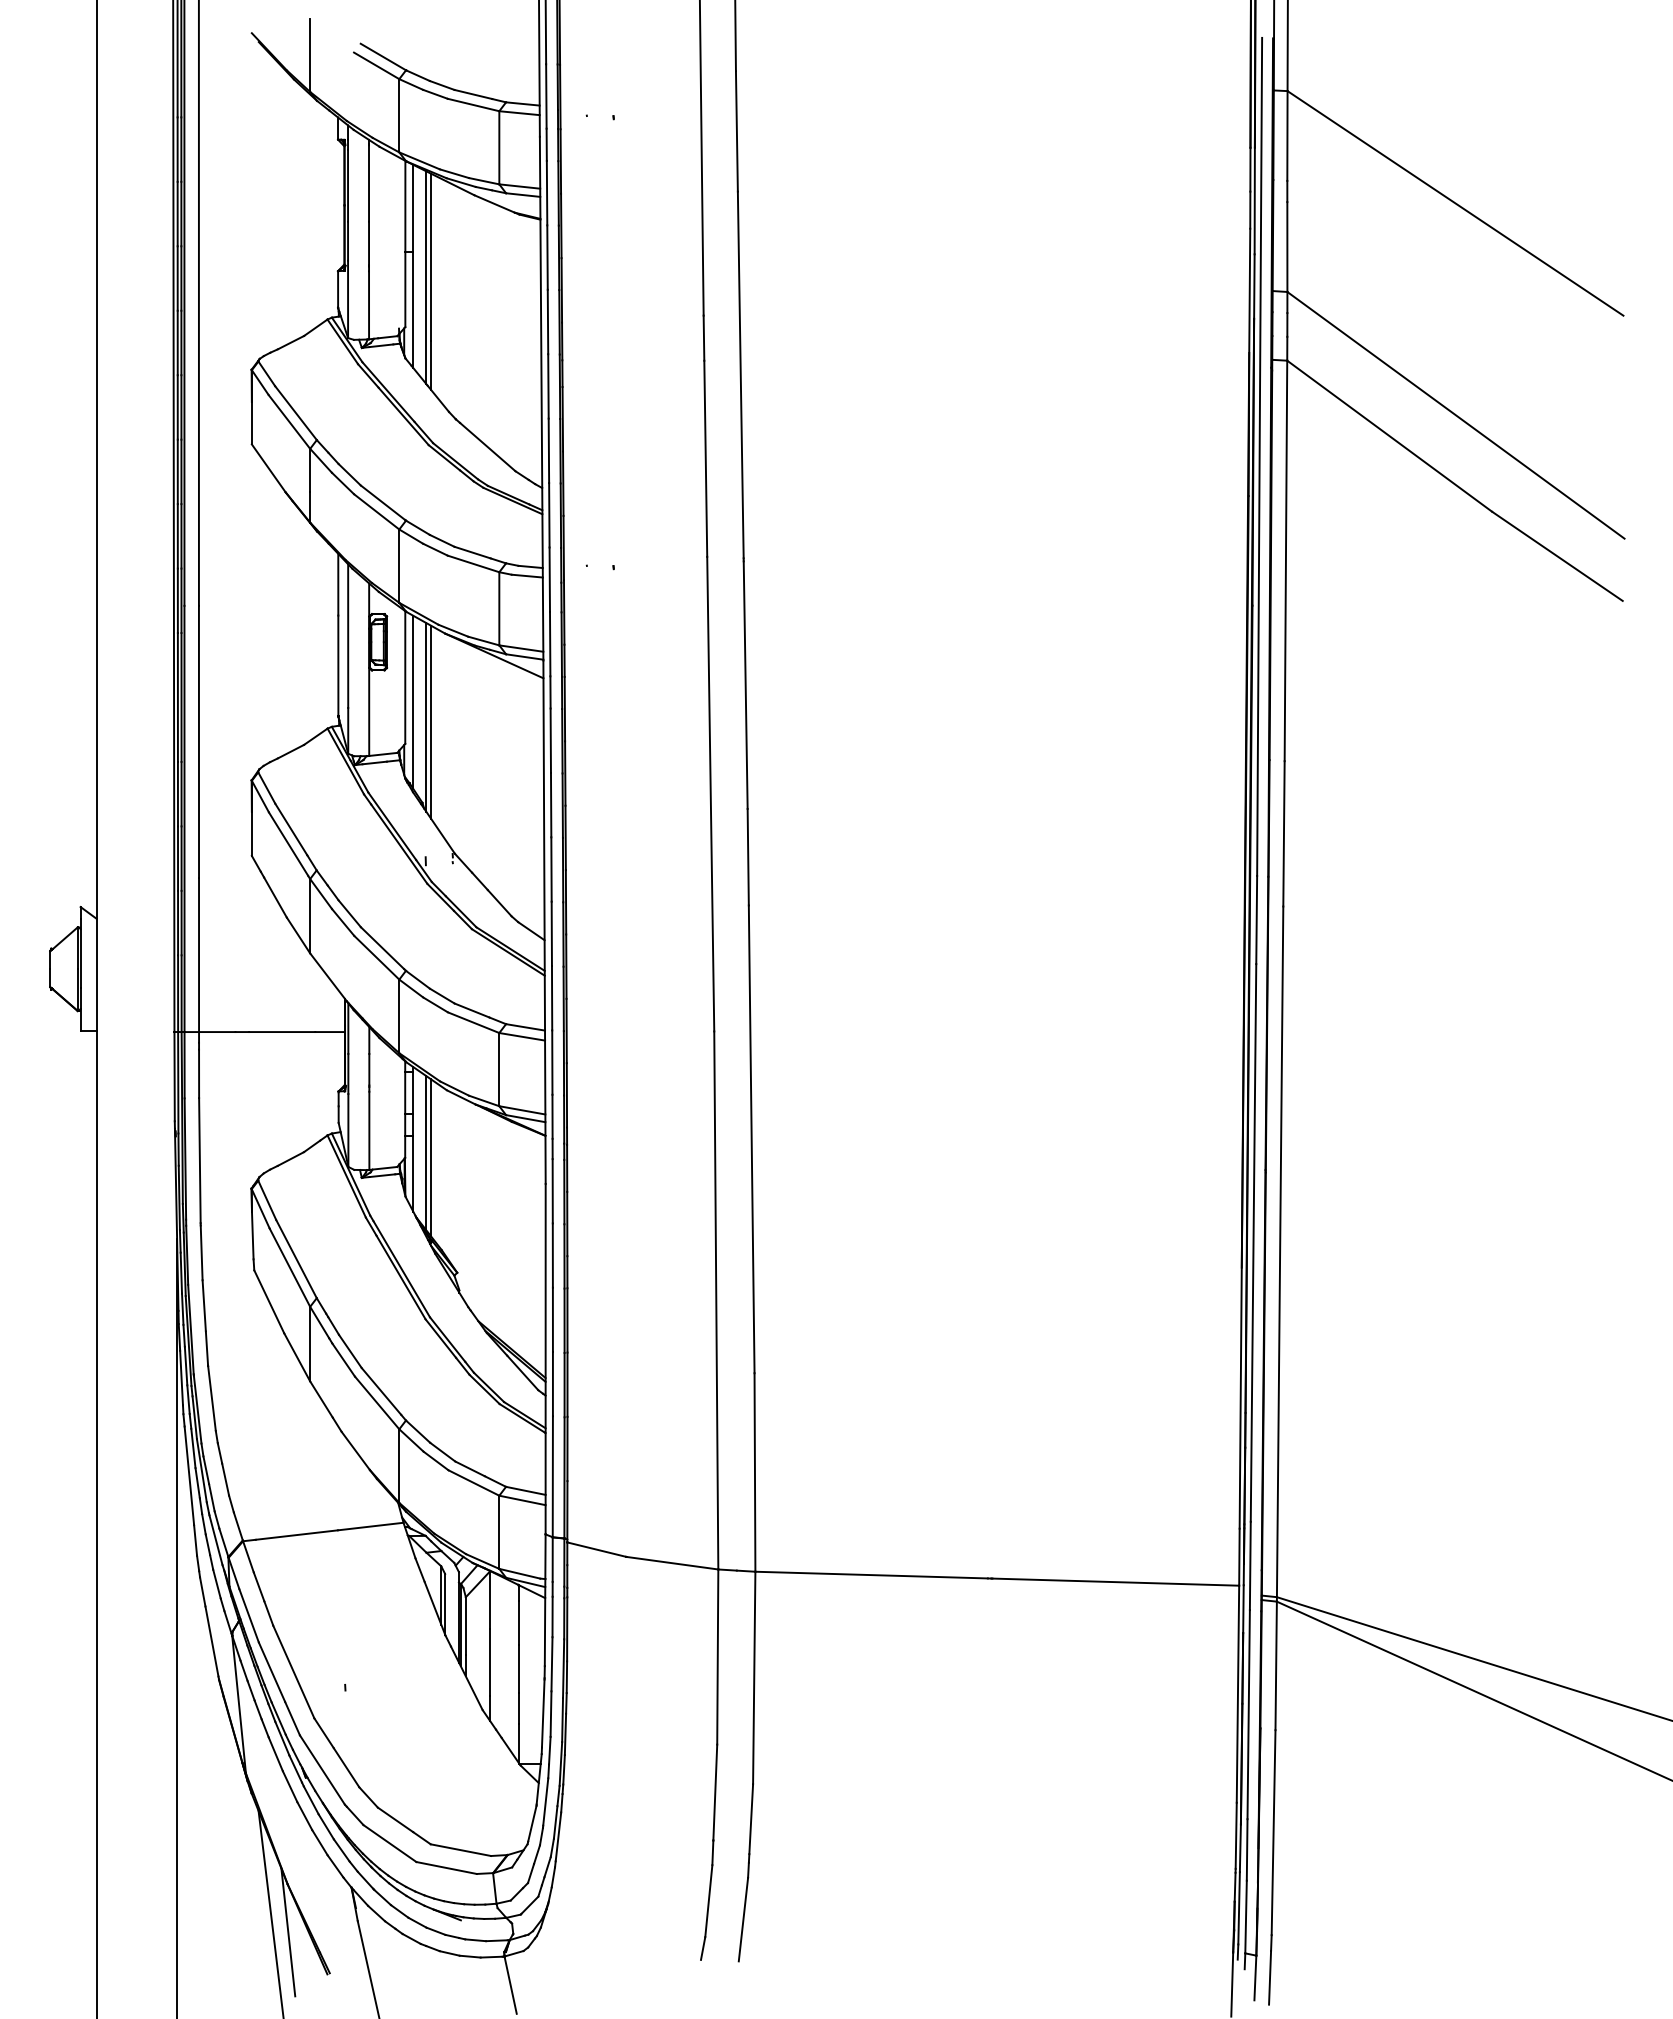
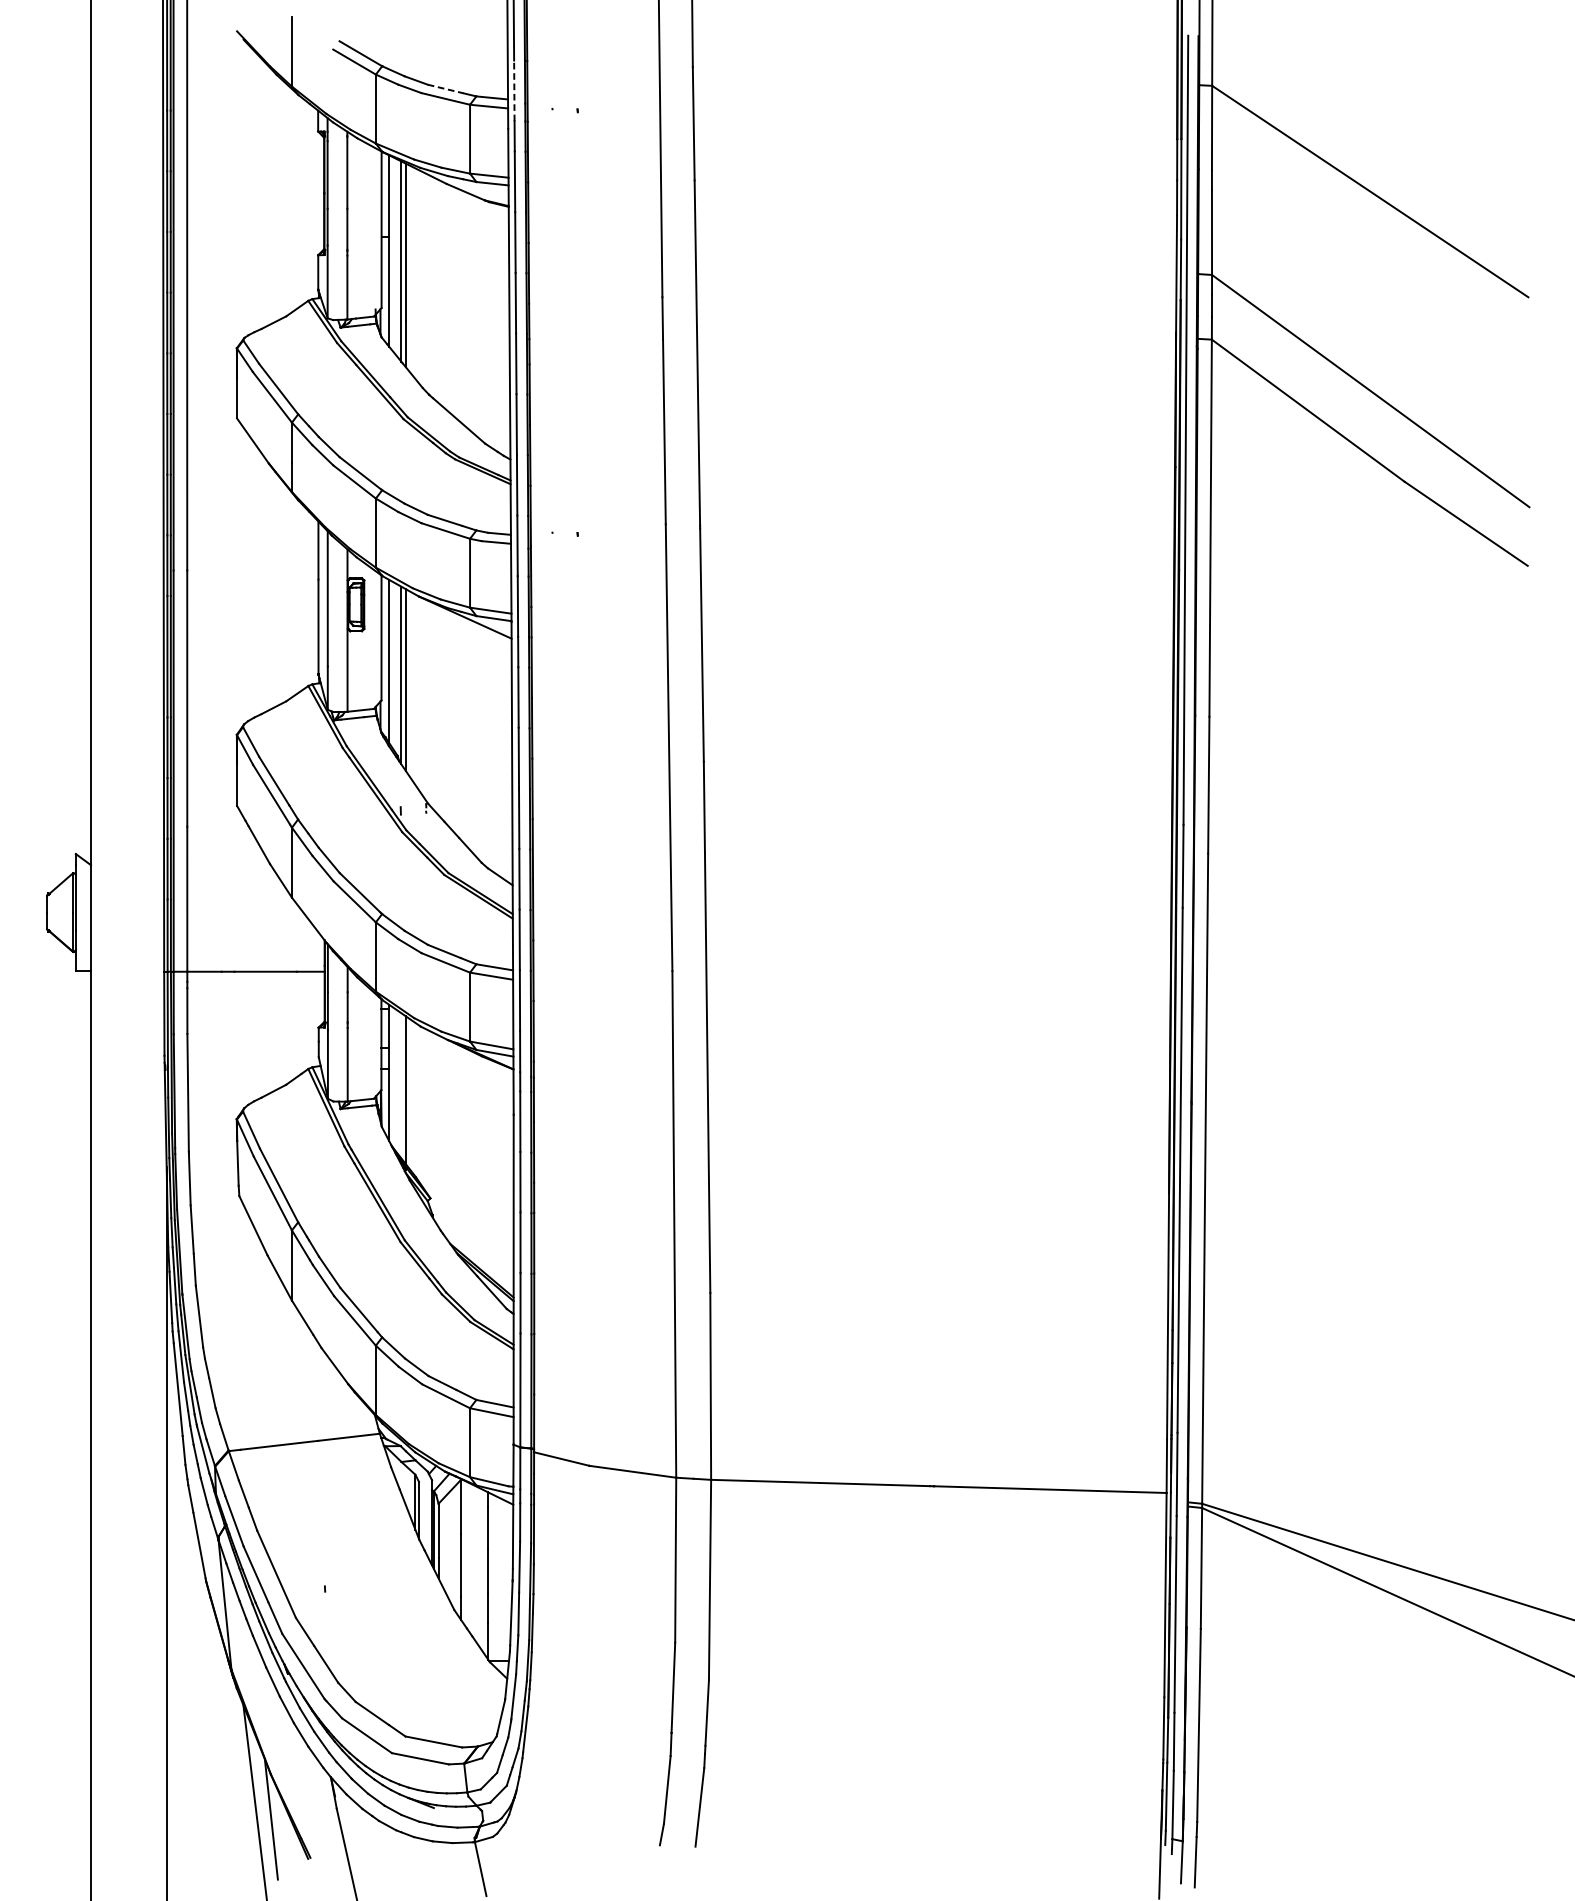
line: (473, 94) -> (445, 89), solid -> dashed
line: (546, 95) -> (514, 89), solid -> dashed
line: (426, 1153) -> (401, 1086), removed

